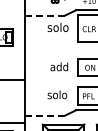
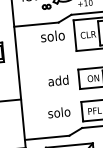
line: (44, 15) -> (36, 24), dashed -> solid
line: (44, 115) -> (46, 137), dashed -> solid

